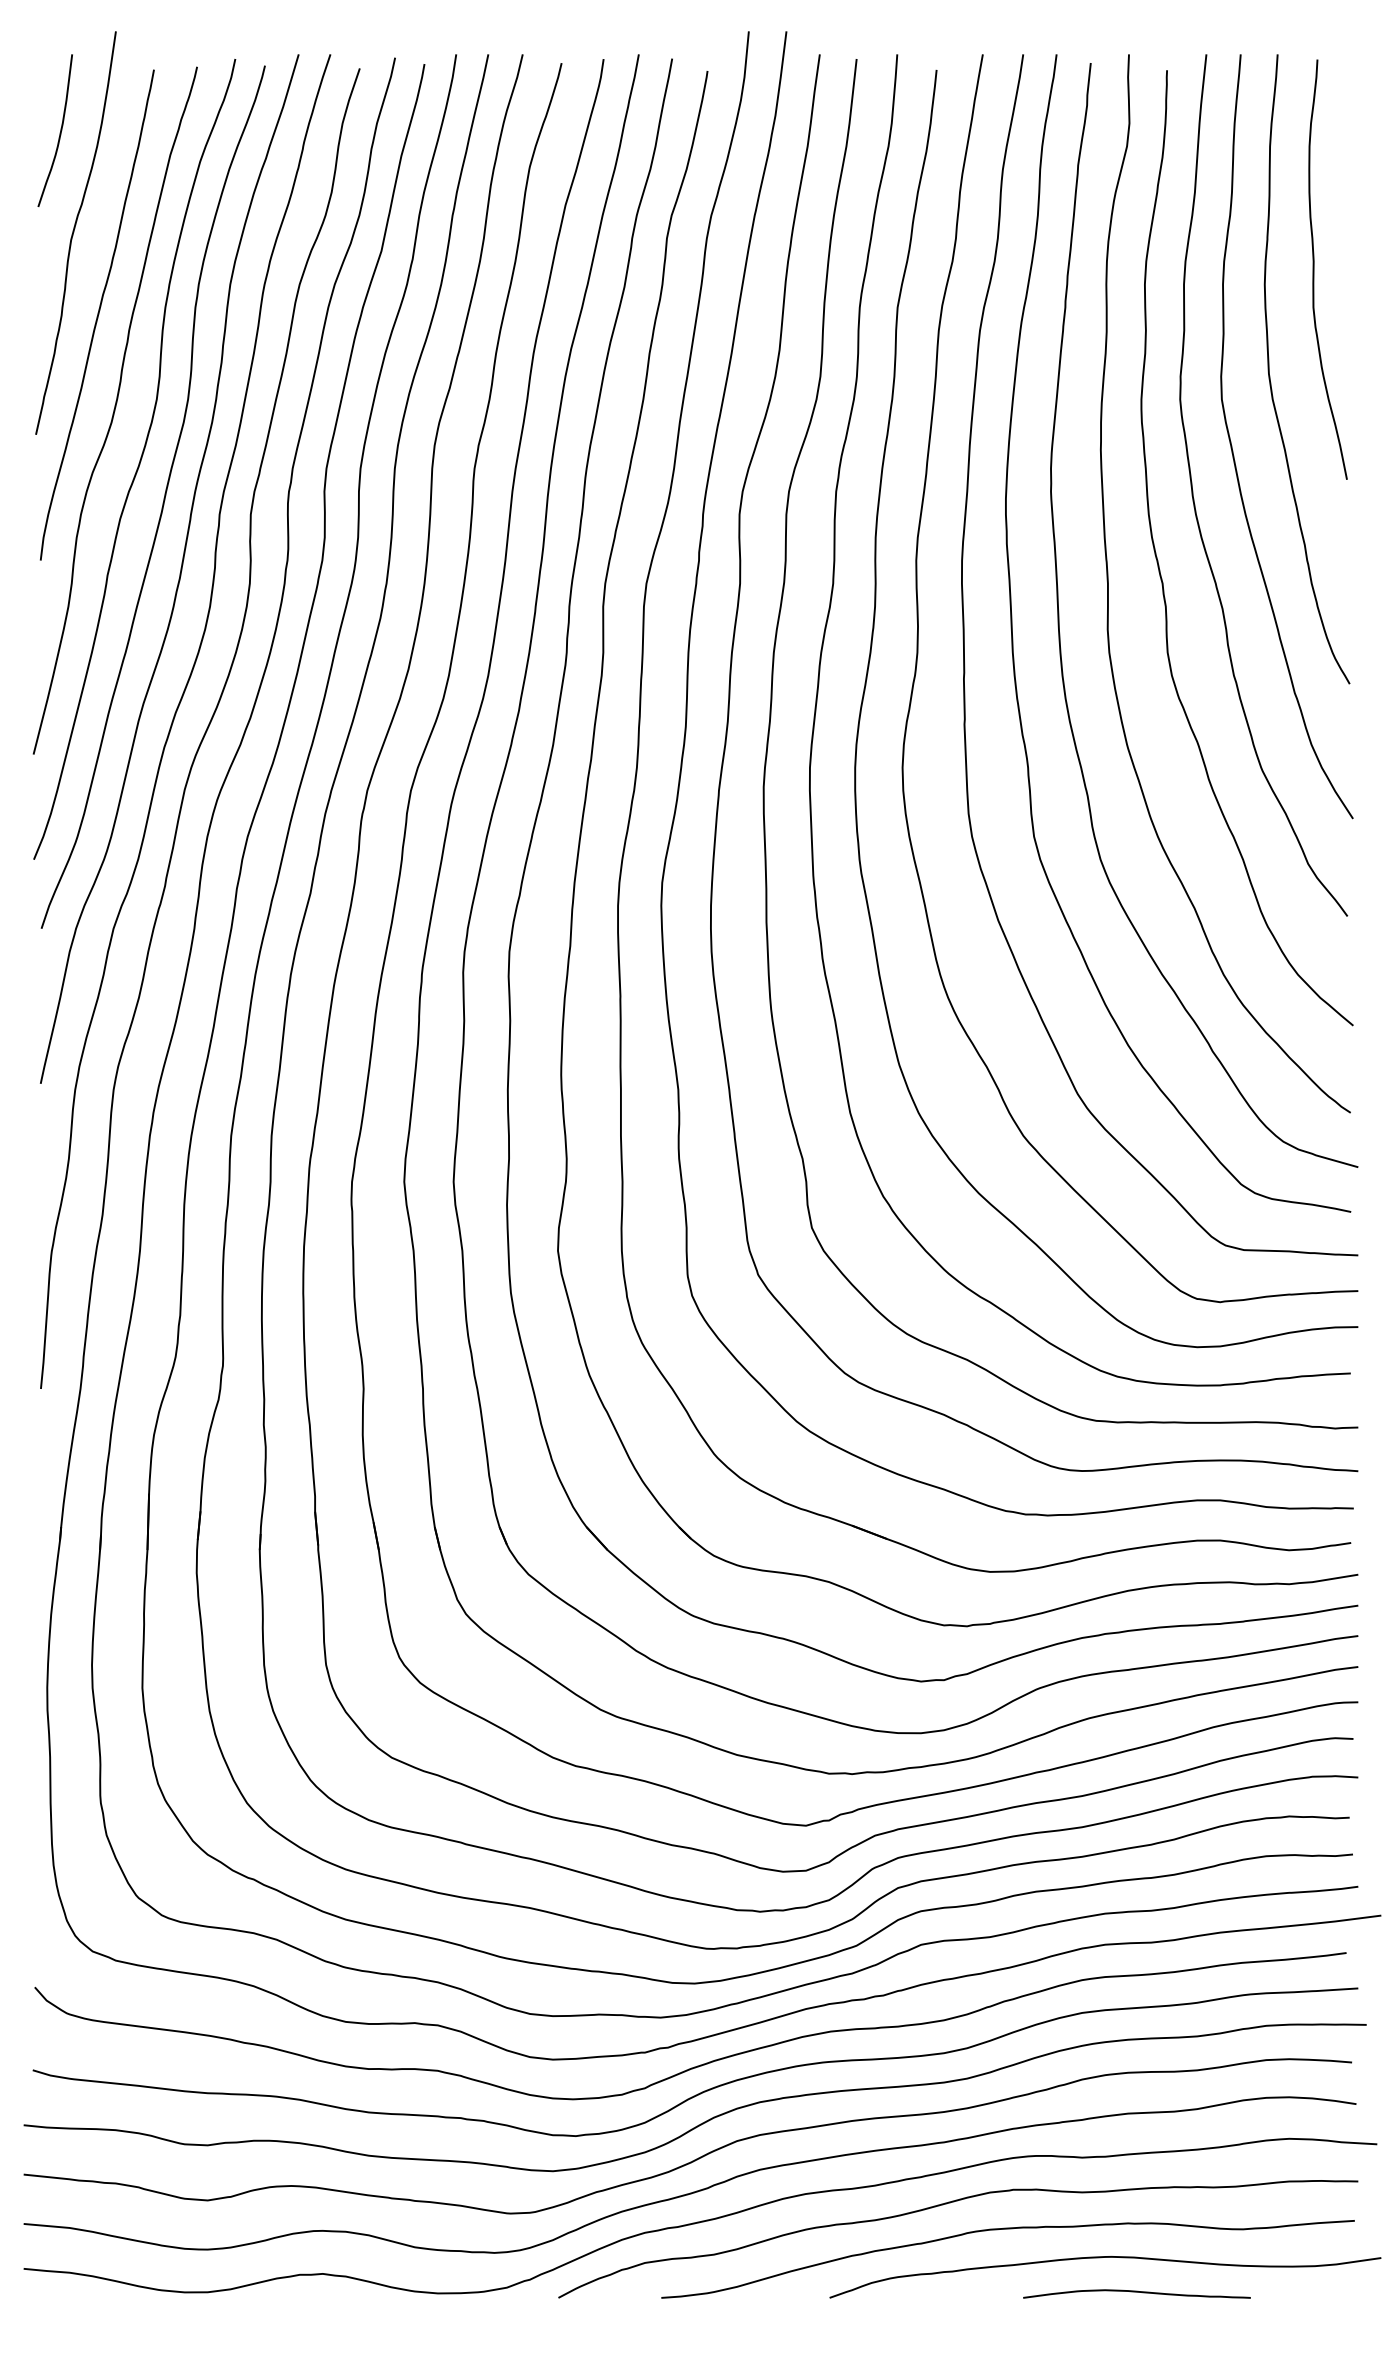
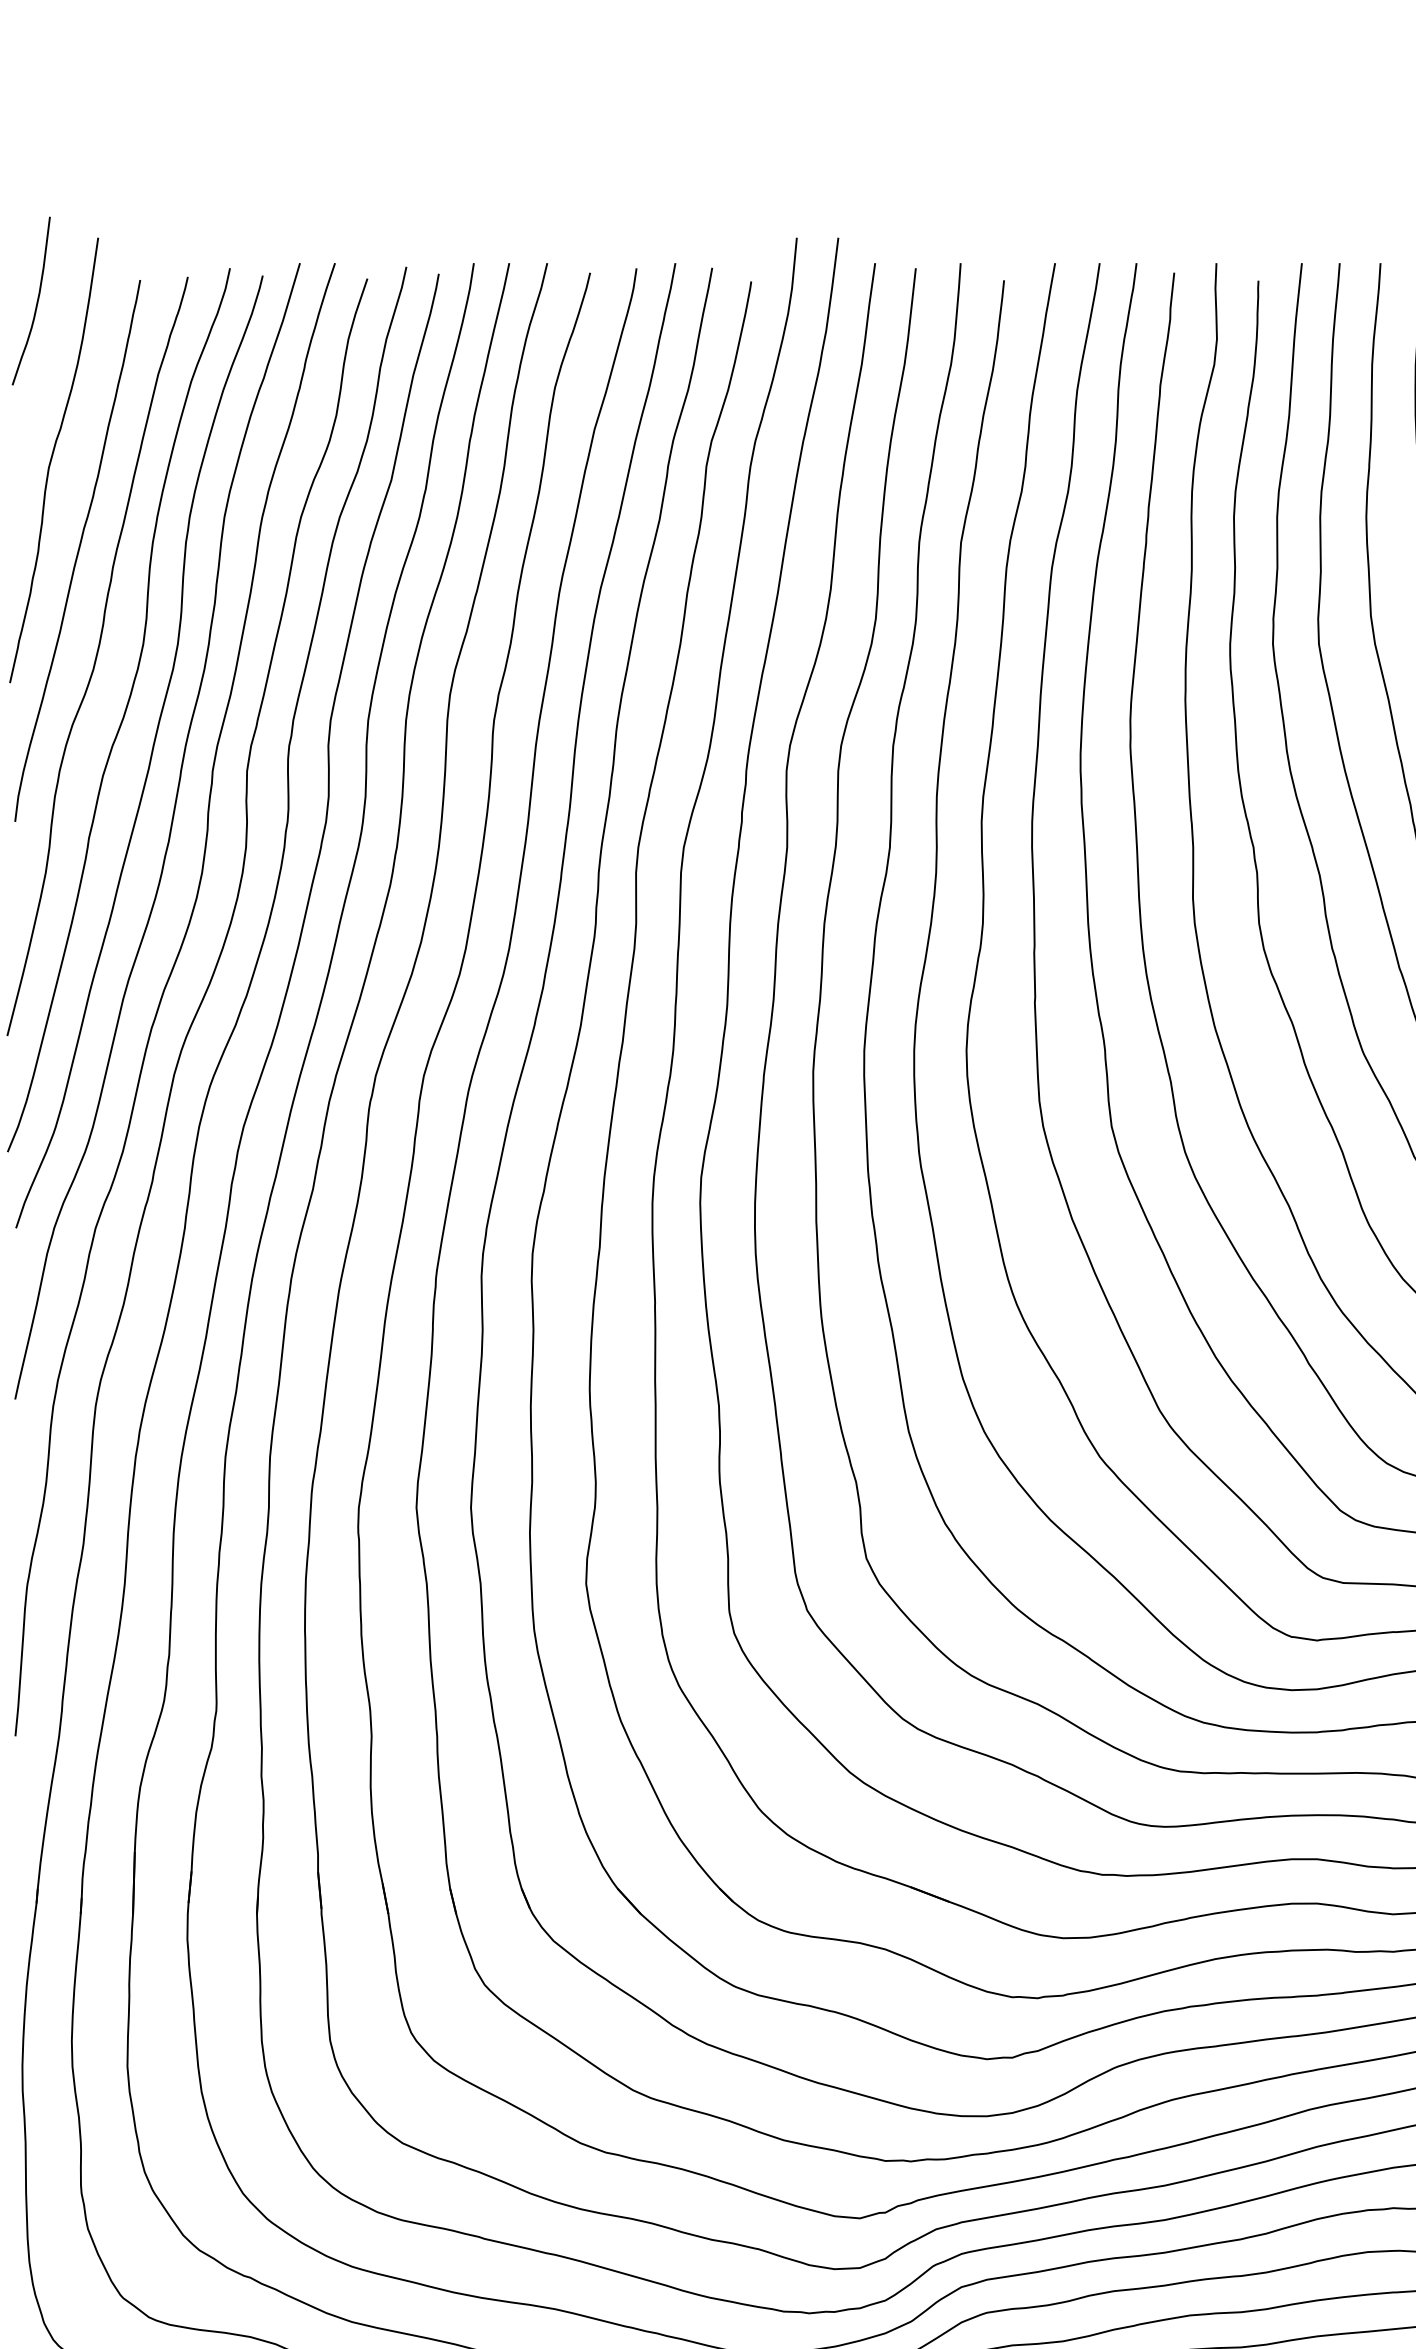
curve: (59, 132) -> (35, 303), moved

